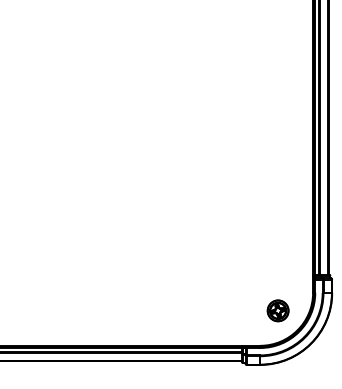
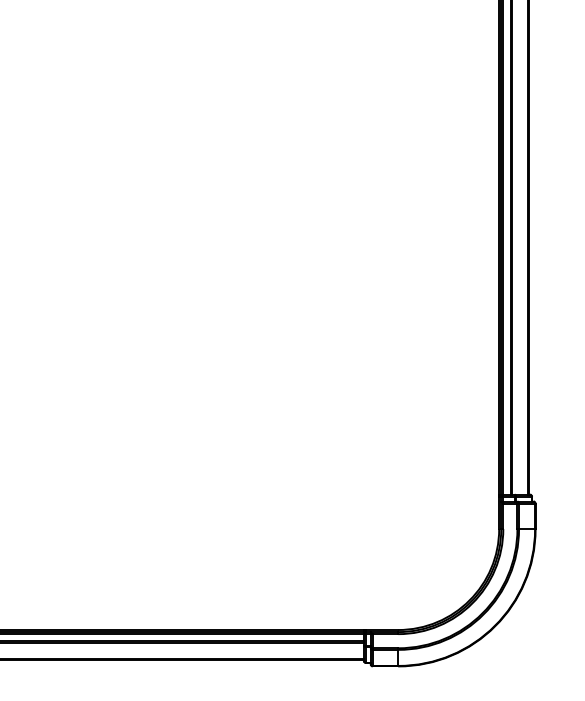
part: (277, 310) -> (431, 562), removed

